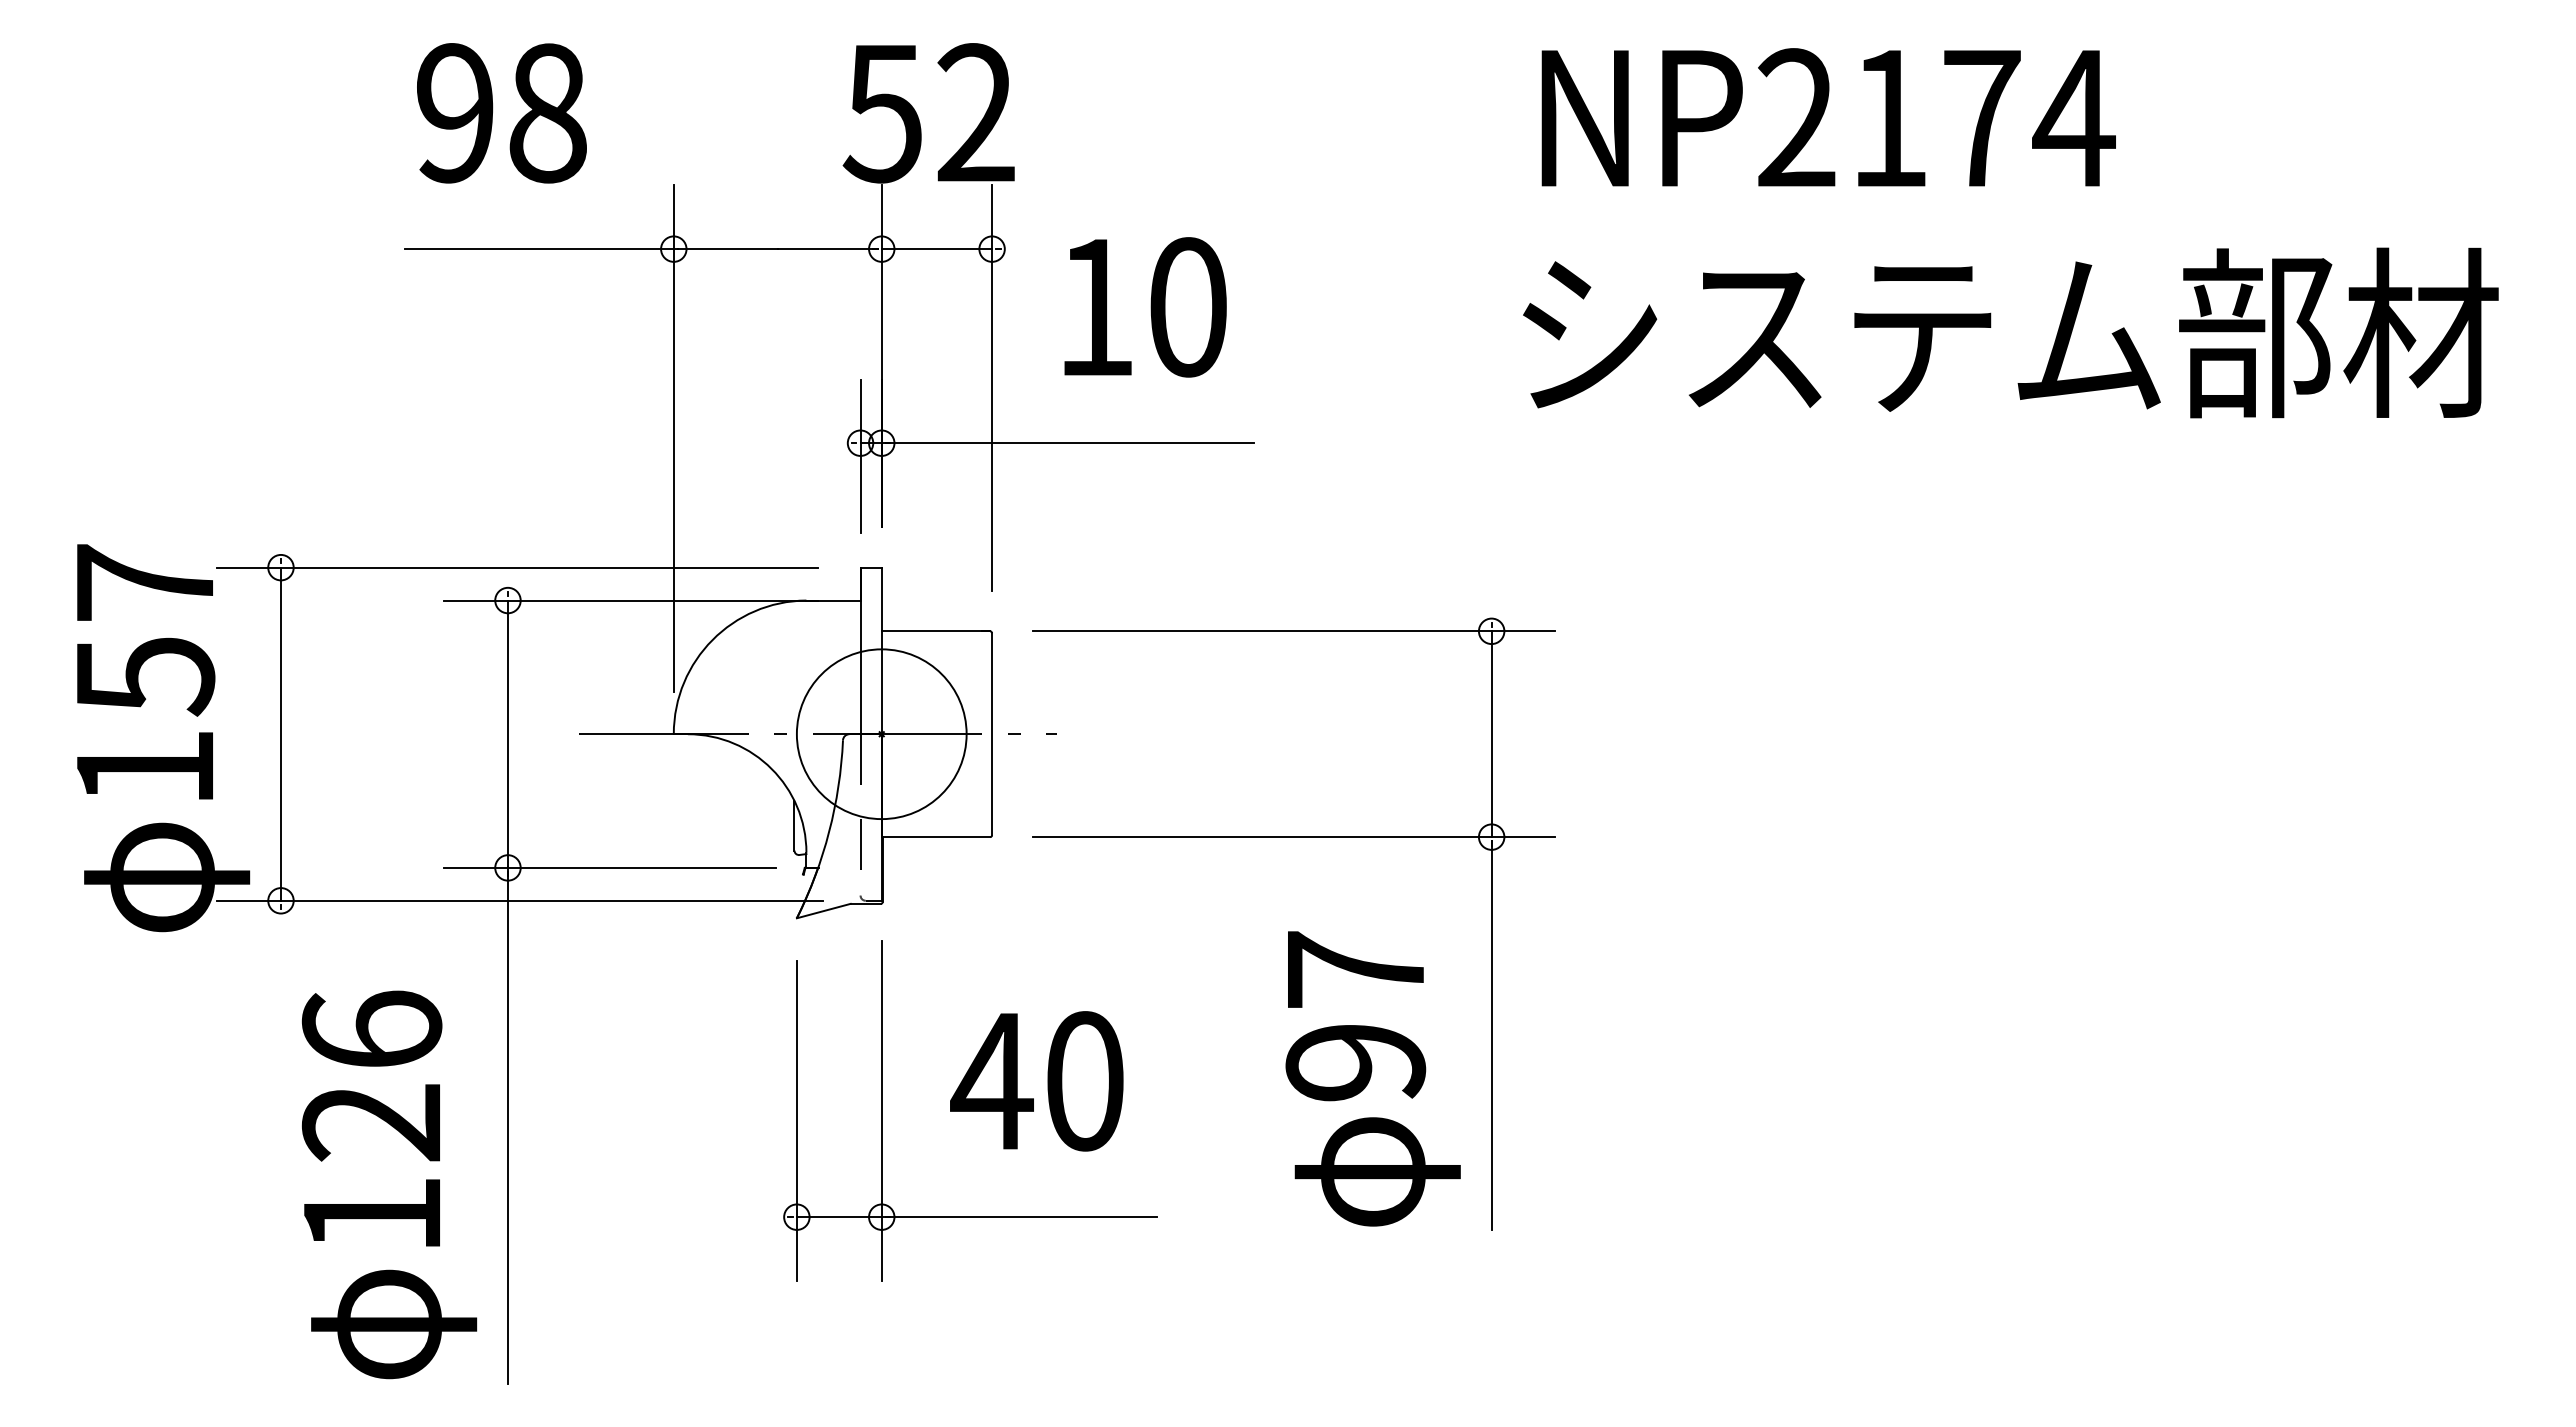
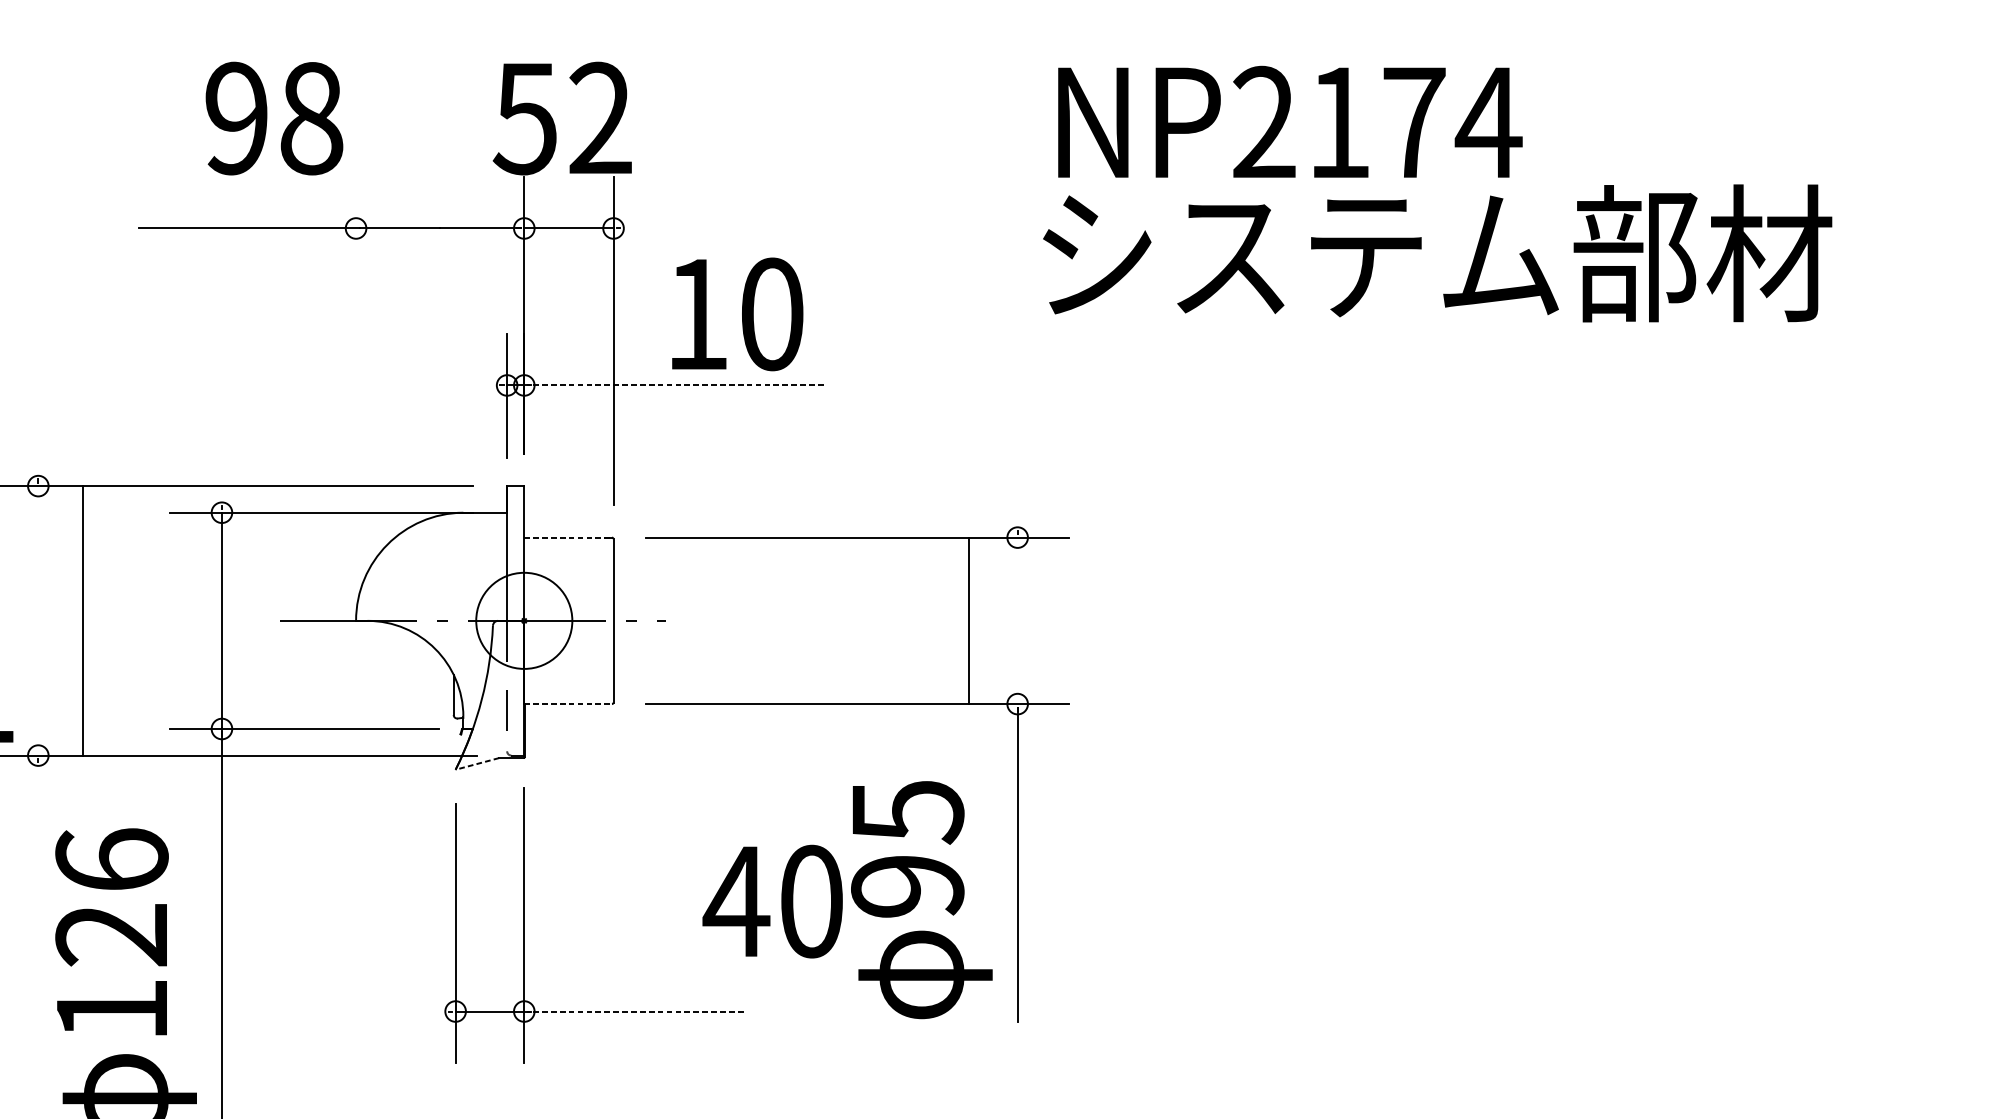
text: (501, 113) -> (274, 118), moved
text: (1145, 307) -> (737, 314), moved
text: (2010, 332) -> (1437, 253), moved
line: (673, 438) -> (355, 381), removed
line: (1067, 443) -> (674, 385), solid -> dashed
line: (936, 631) -> (568, 537), solid -> dashed
line: (280, 733) -> (82, 620), moved
circle: (881, 734) -> (524, 621), size x0.7
line: (1491, 734) -> (968, 621), moved
line: (936, 837) -> (568, 704), solid -> dashed
line: (823, 911) -> (477, 764), solid -> dashed
text: (1357, 971) -> (909, 812), 97 -> 95
text: (1036, 1081) -> (772, 901), moved
line: (1019, 1217) -> (635, 1011), solid -> dashed

